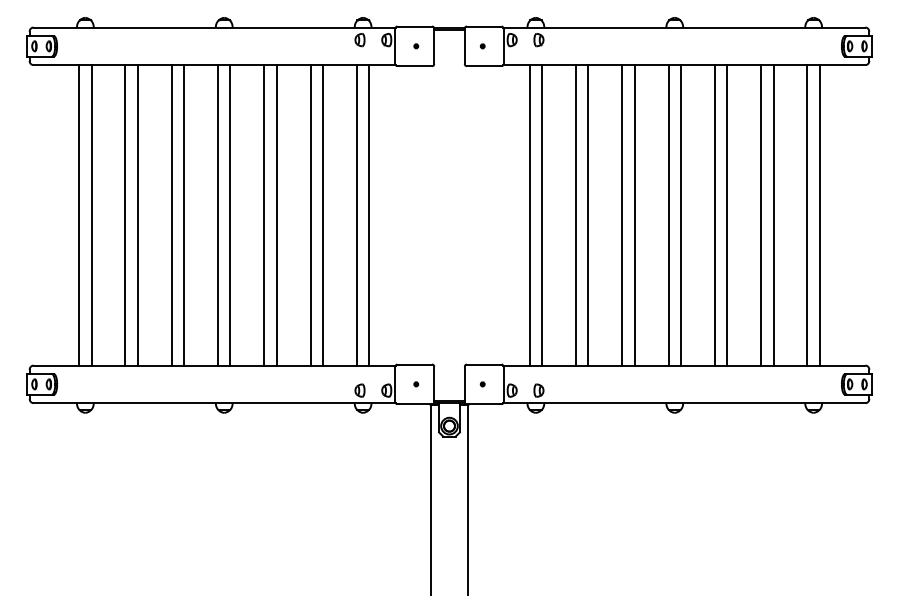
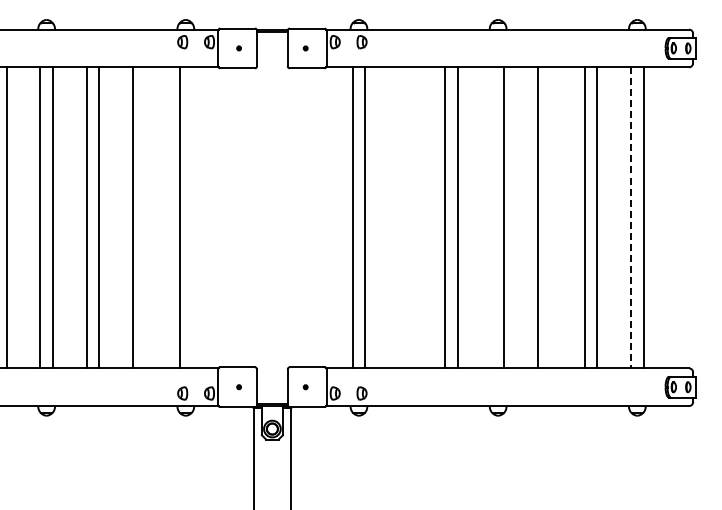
line: (323, 215) -> (146, 217), removed
line: (369, 215) -> (192, 217), removed
line: (575, 215) -> (398, 217), removed
line: (588, 215) -> (411, 217), removed
line: (668, 215) -> (491, 217), removed
line: (727, 215) -> (551, 217), removed
line: (807, 215) -> (631, 217), solid -> dashed

